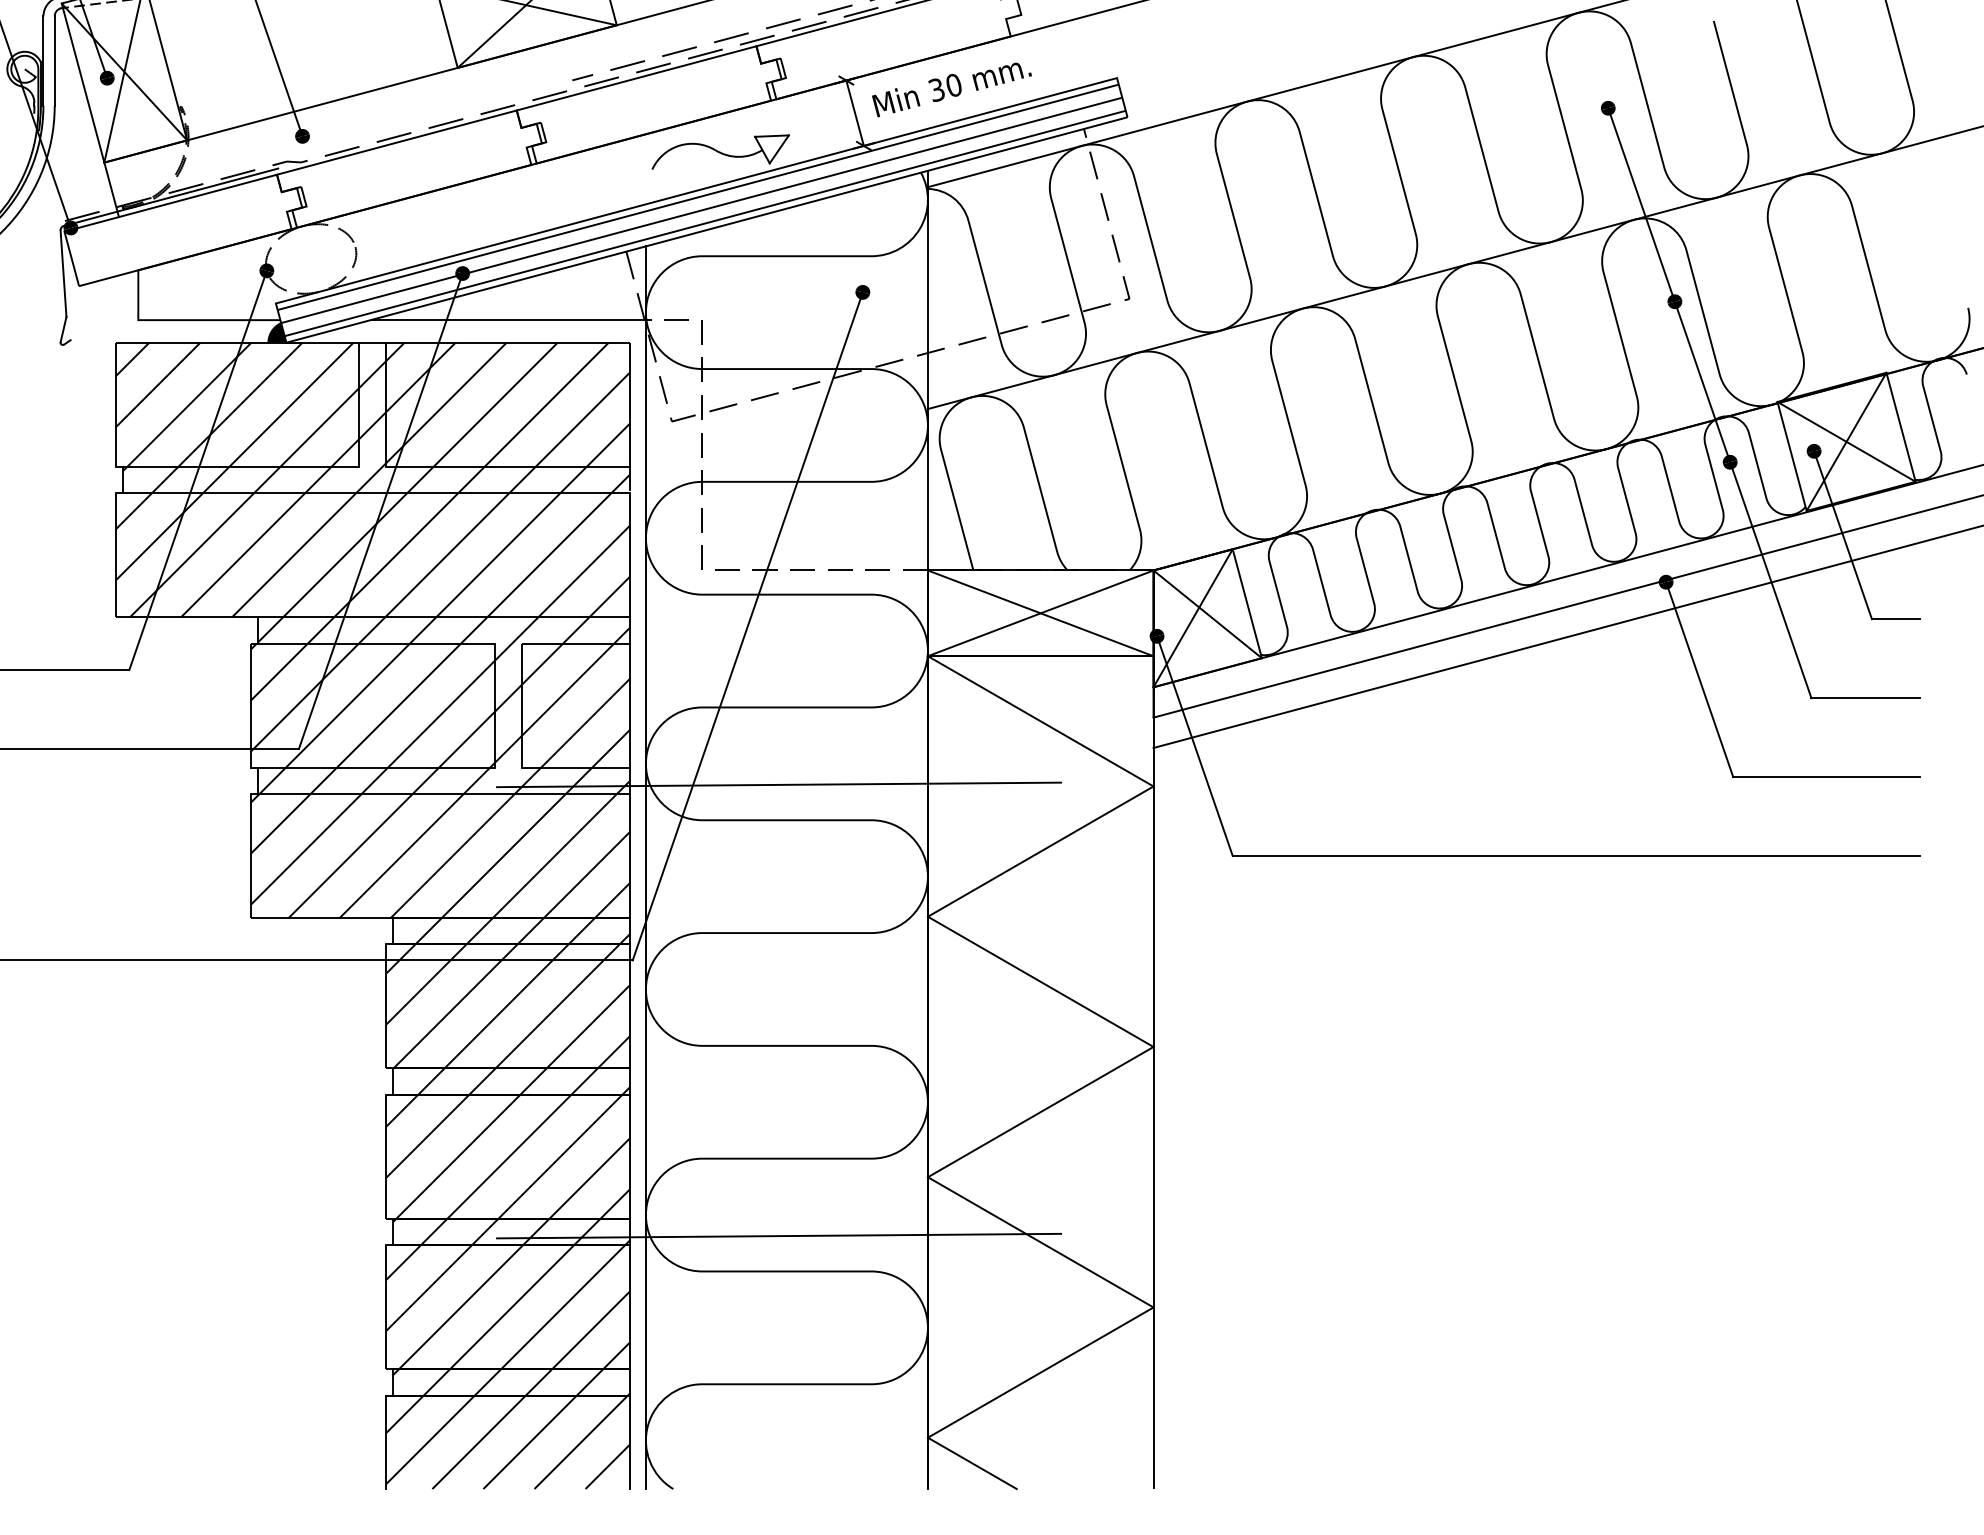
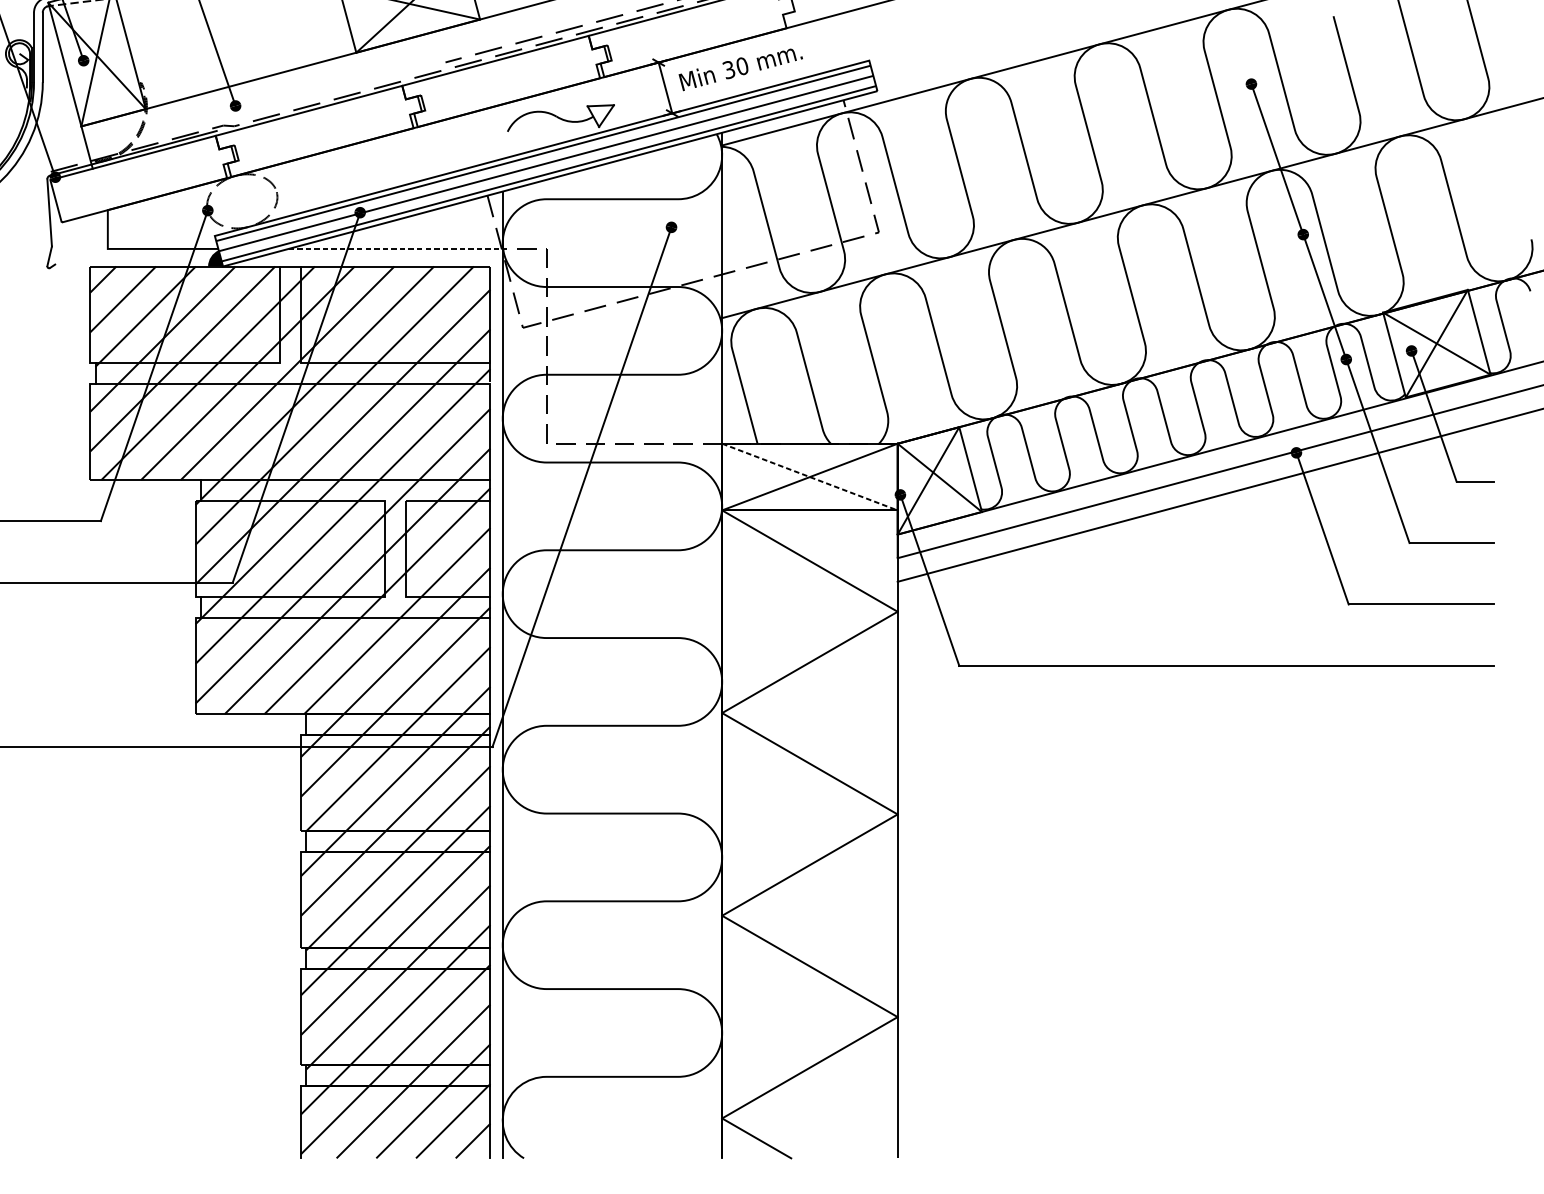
line: (508, 320) -> (395, 249), solid -> dashed
line: (1040, 613) -> (809, 477), solid -> dashed
line: (779, 784) -> (606, 610), removed
line: (779, 1235) -> (606, 961), removed

